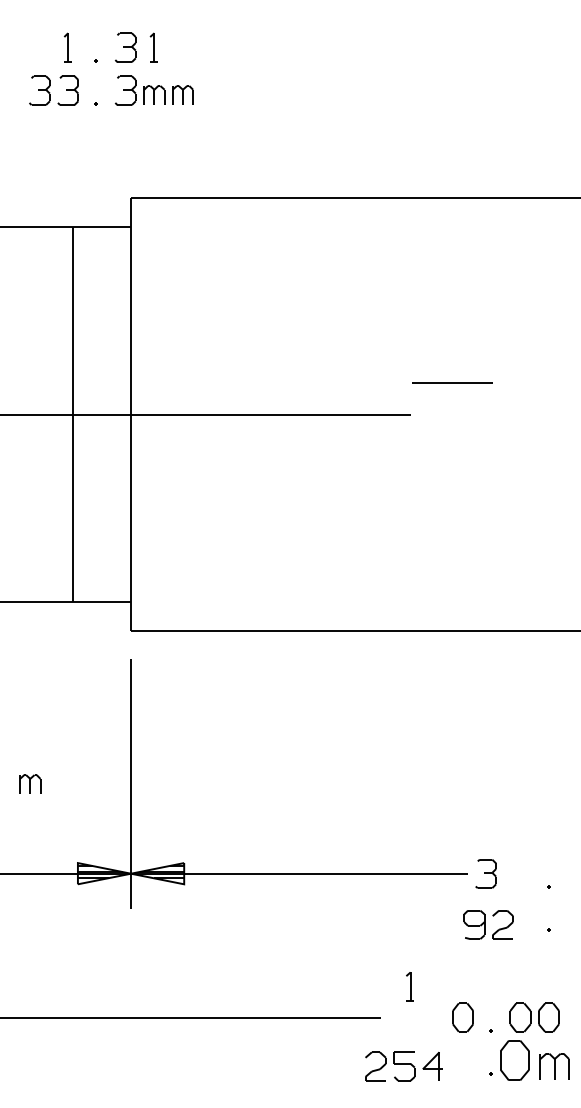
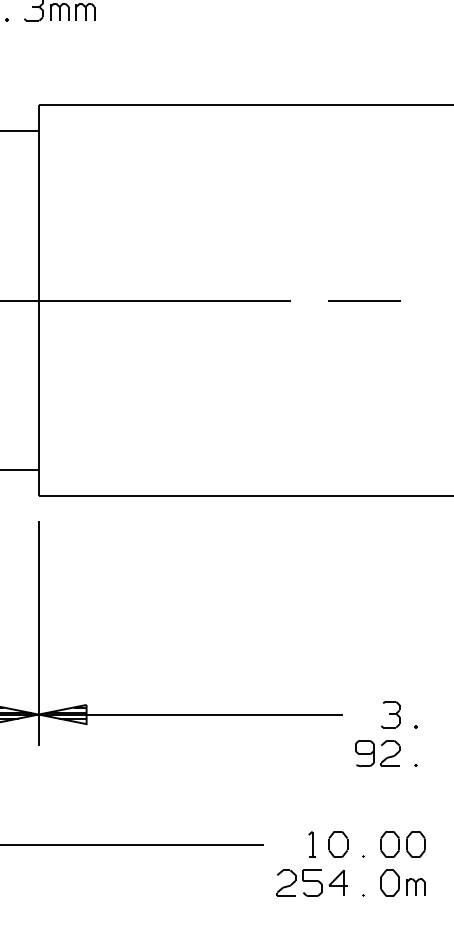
line: (452, 382) -> (364, 300), moved
part: (485, 873) -> (390, 714), moved
part: (488, 924) -> (377, 753), moved
part: (409, 986) -> (311, 844), moved
part: (534, 1060) -> (402, 883), size x0.71
part: (403, 1066) -> (311, 883), moved

